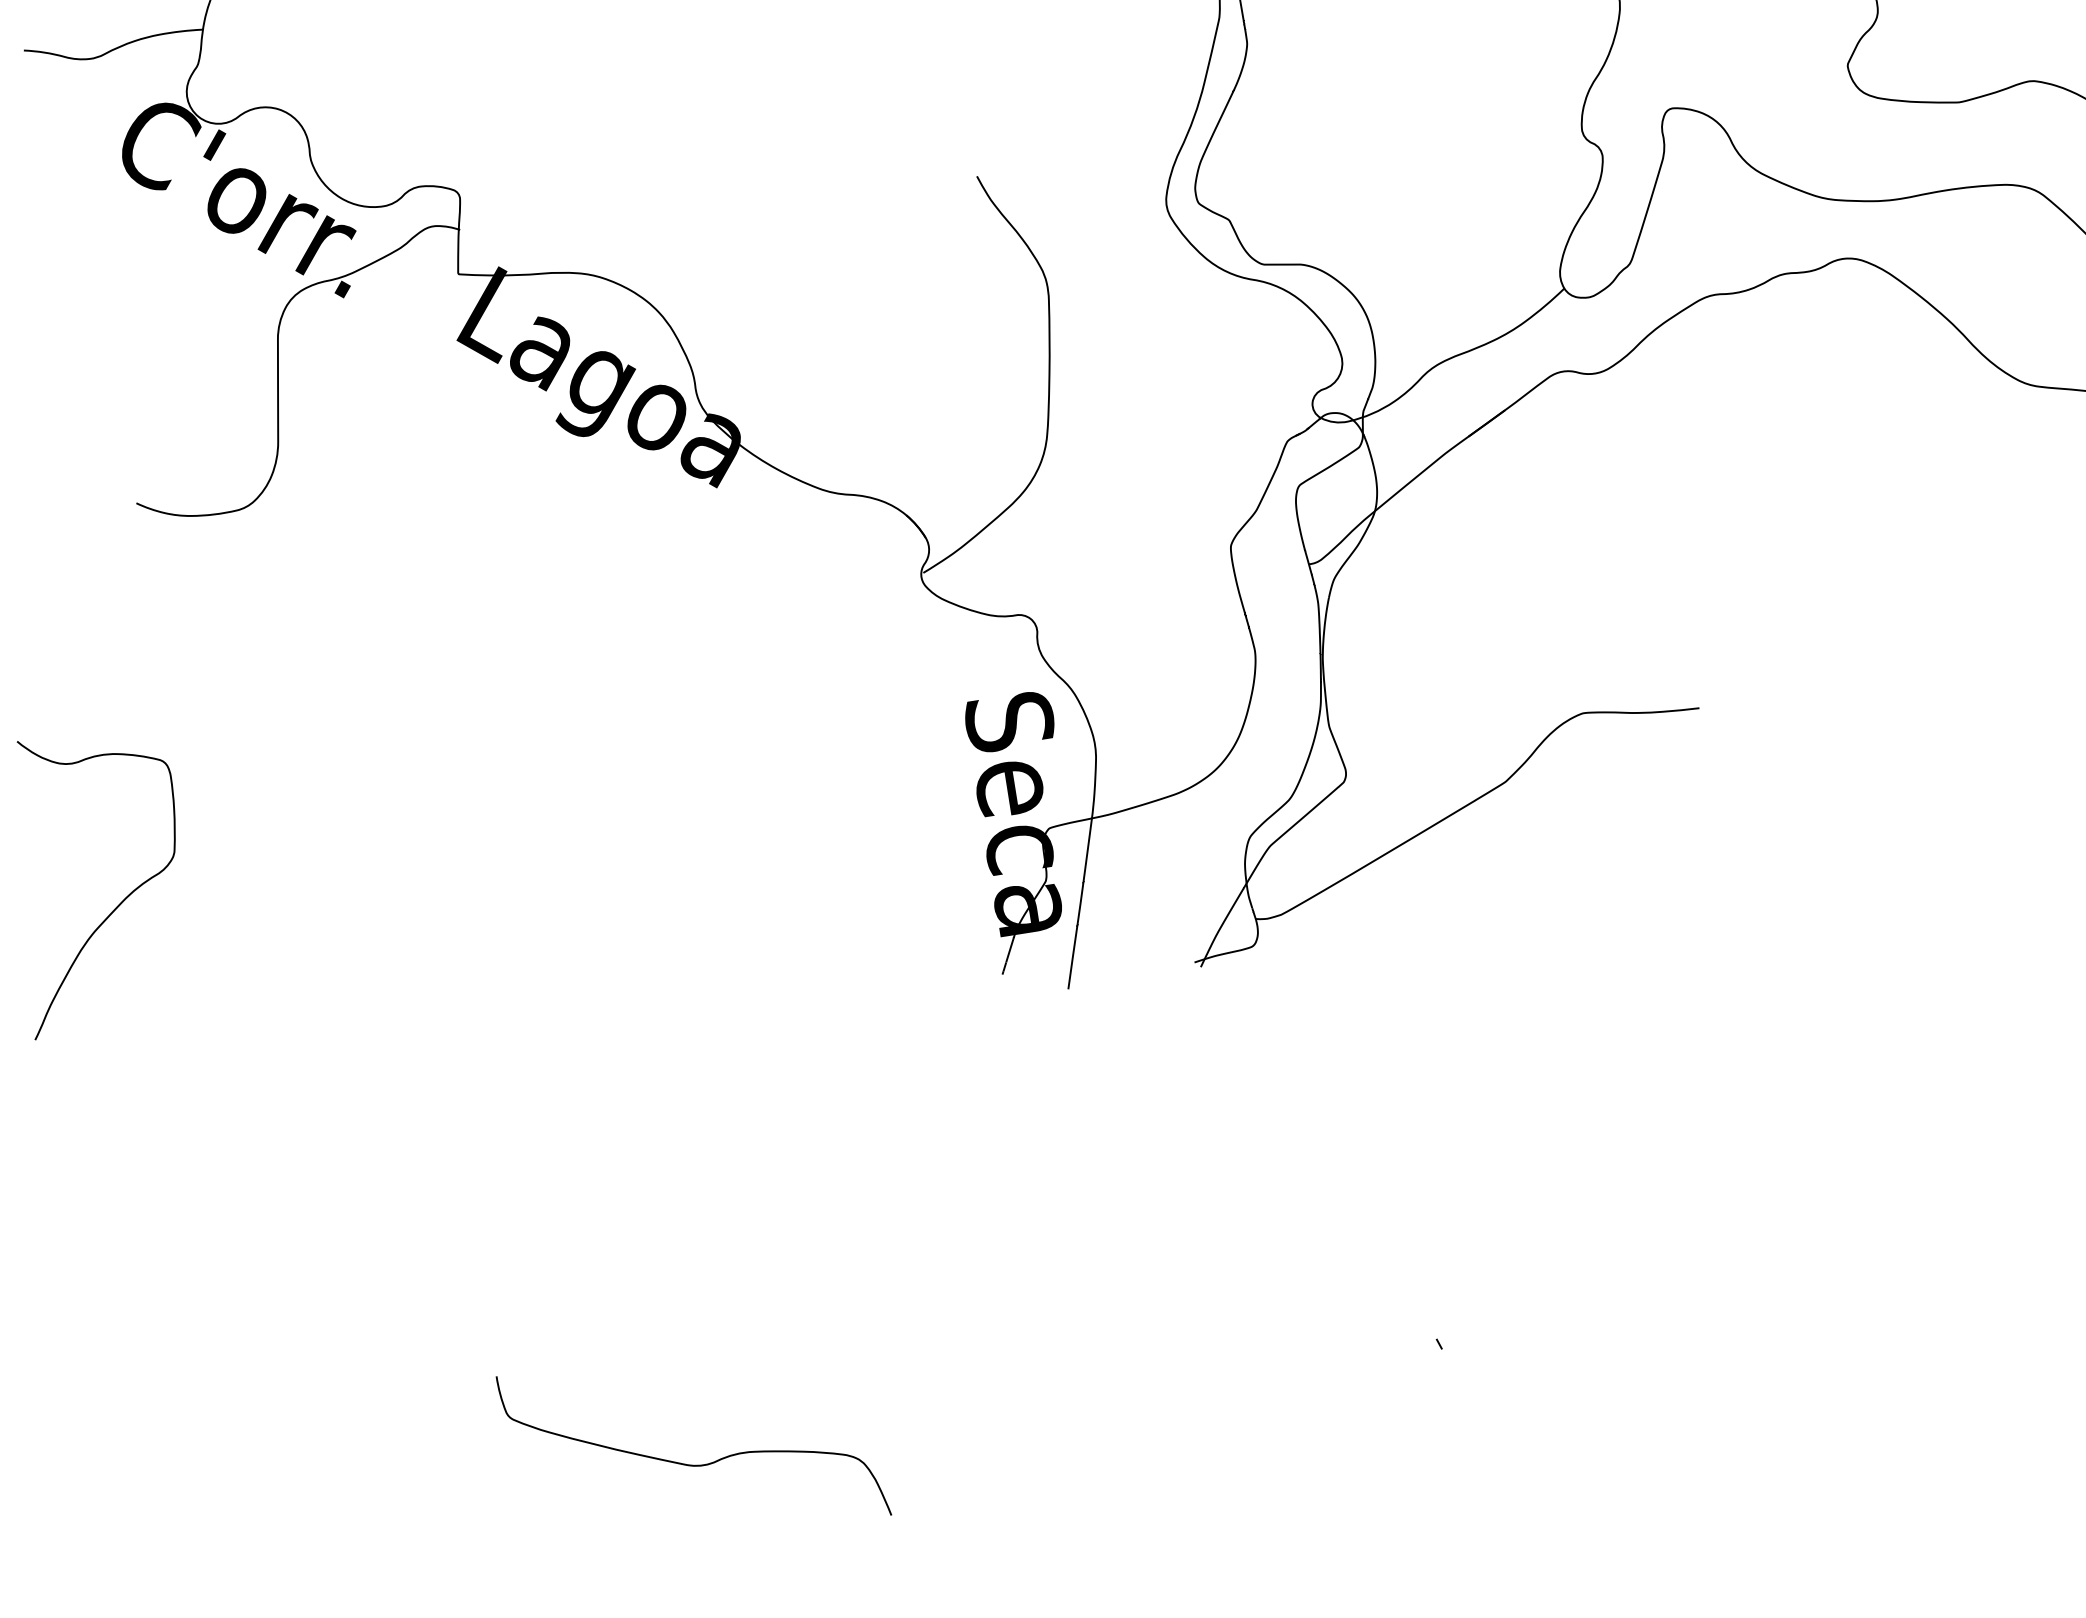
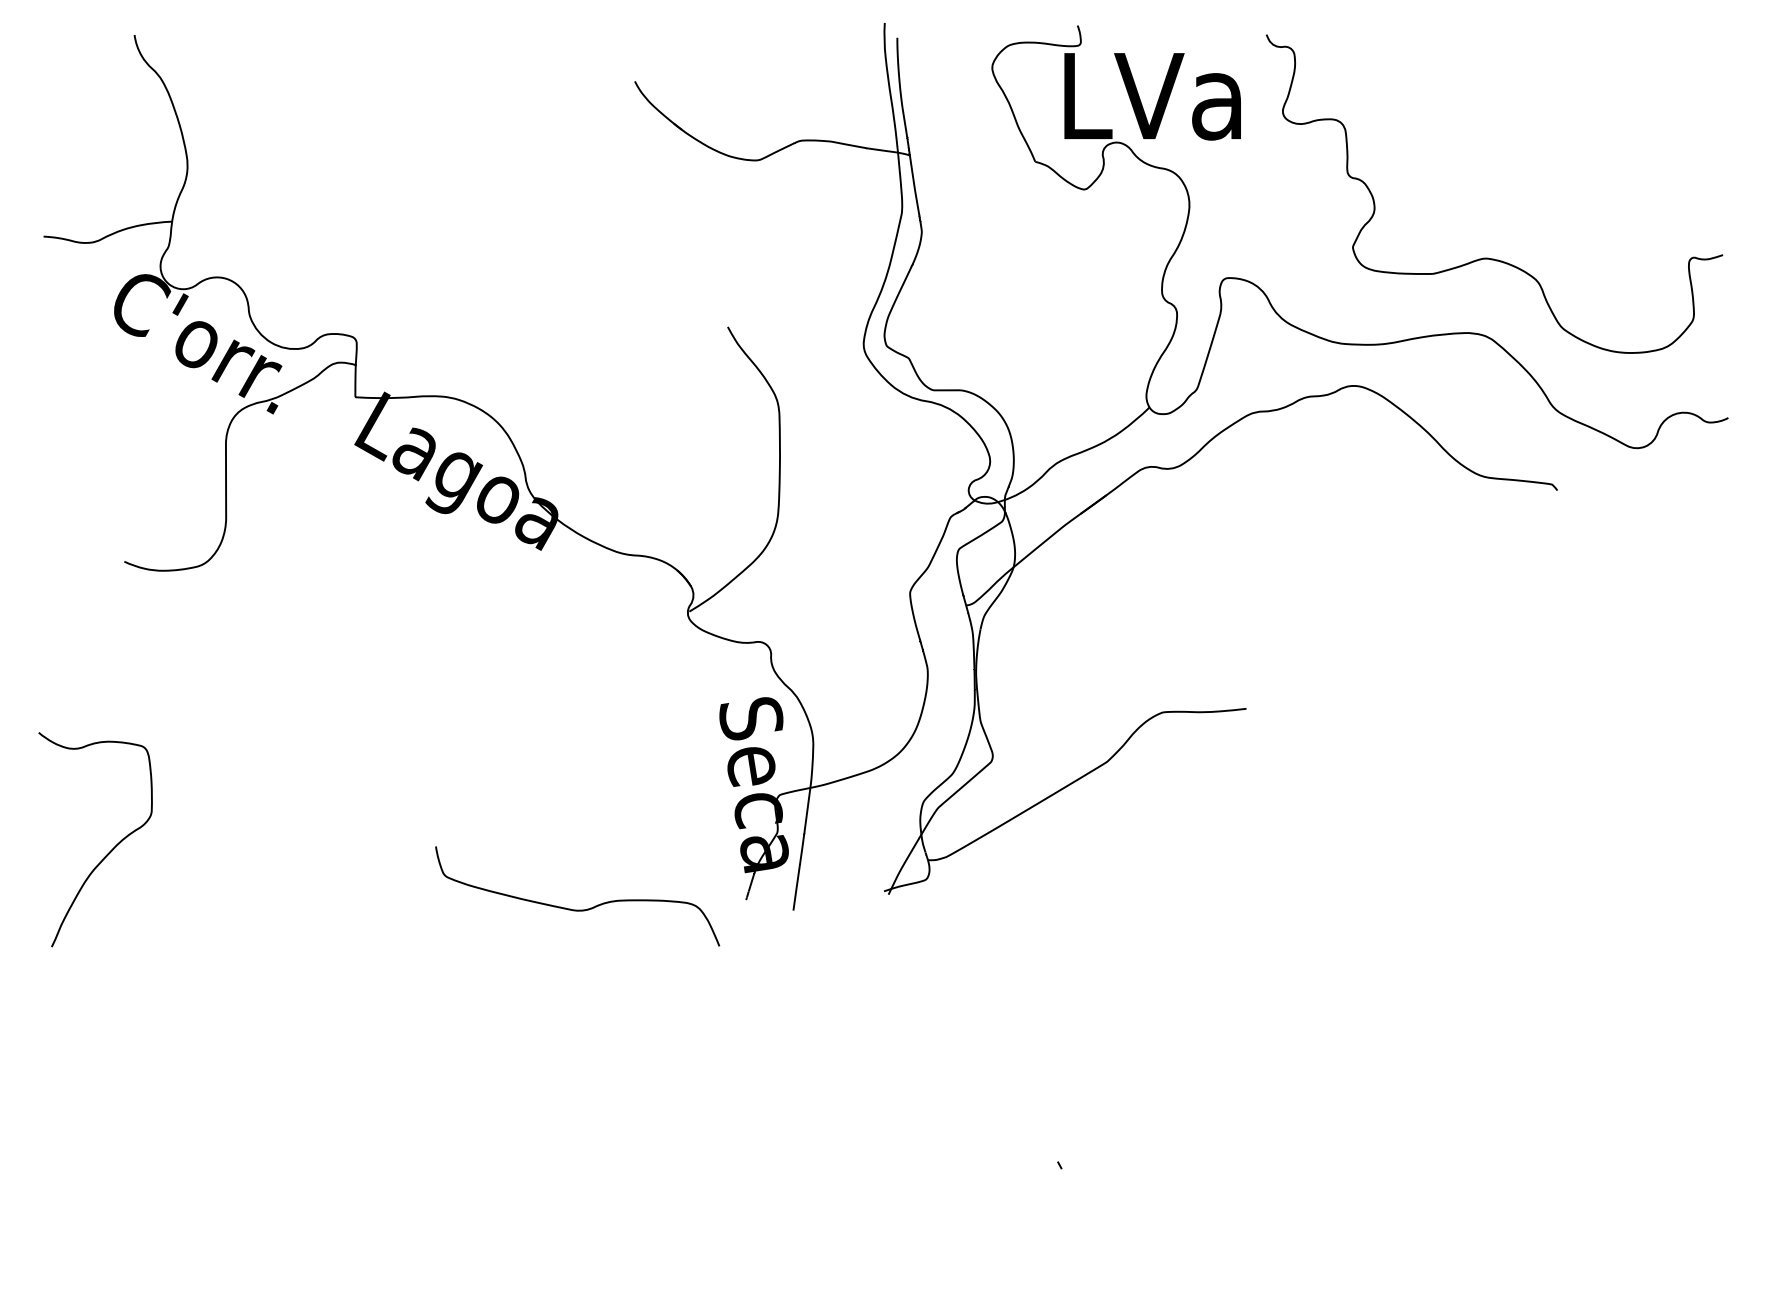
curve: (693, 1464) -> (577, 909), moved

